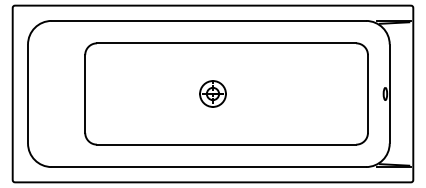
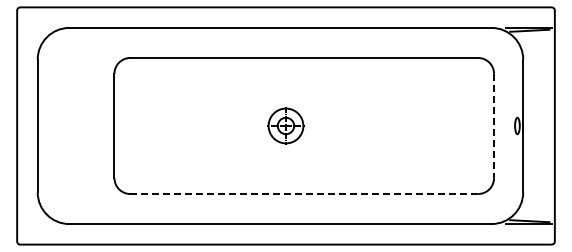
line: (368, 94) -> (494, 126), solid -> dashed
line: (226, 145) -> (304, 194), solid -> dashed

